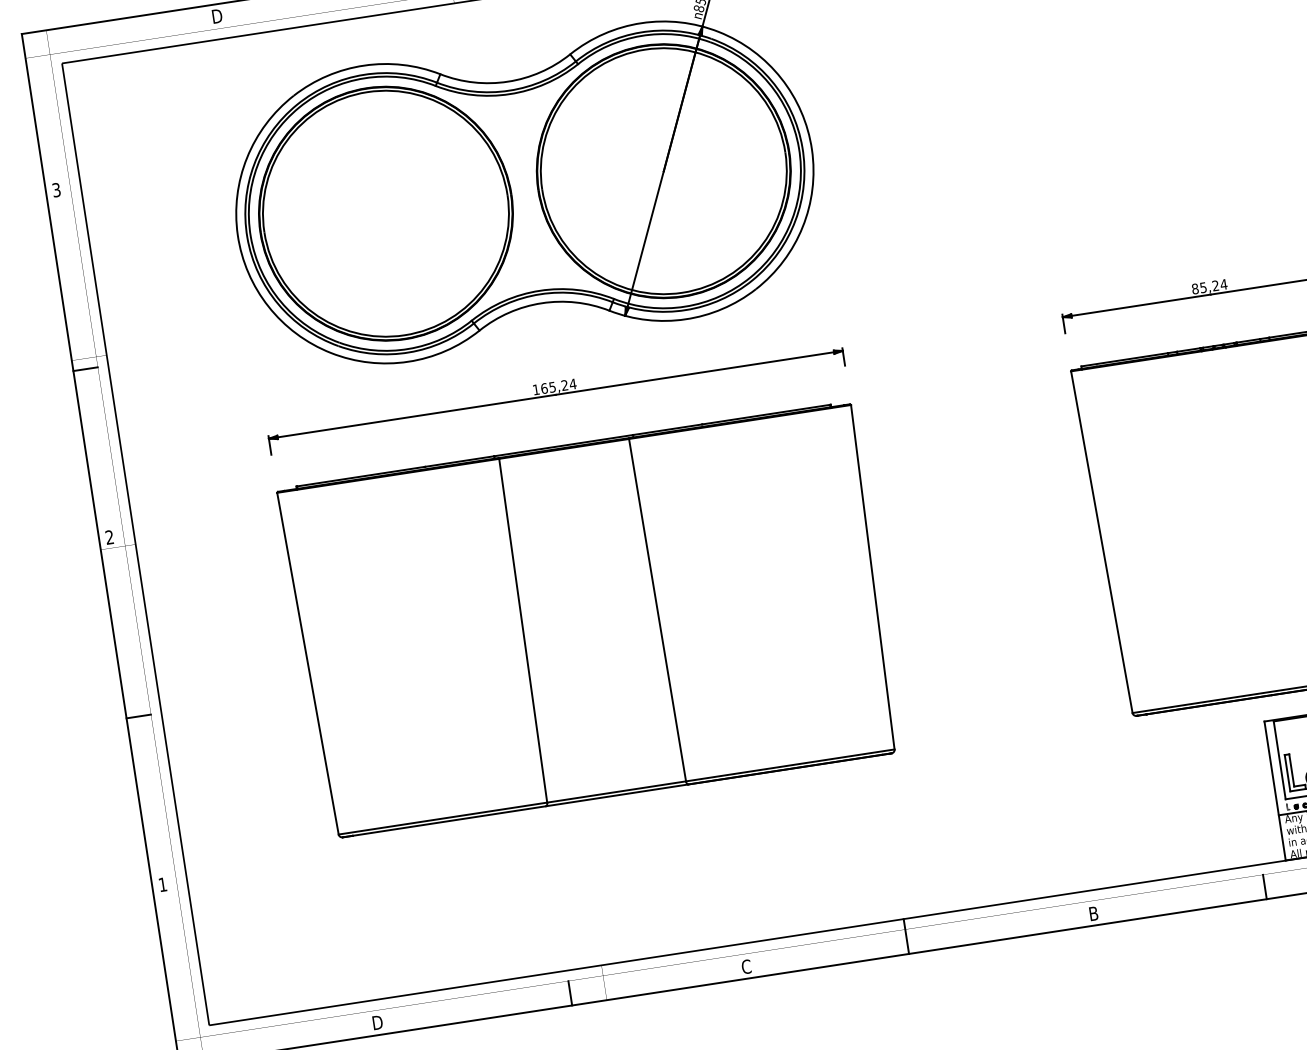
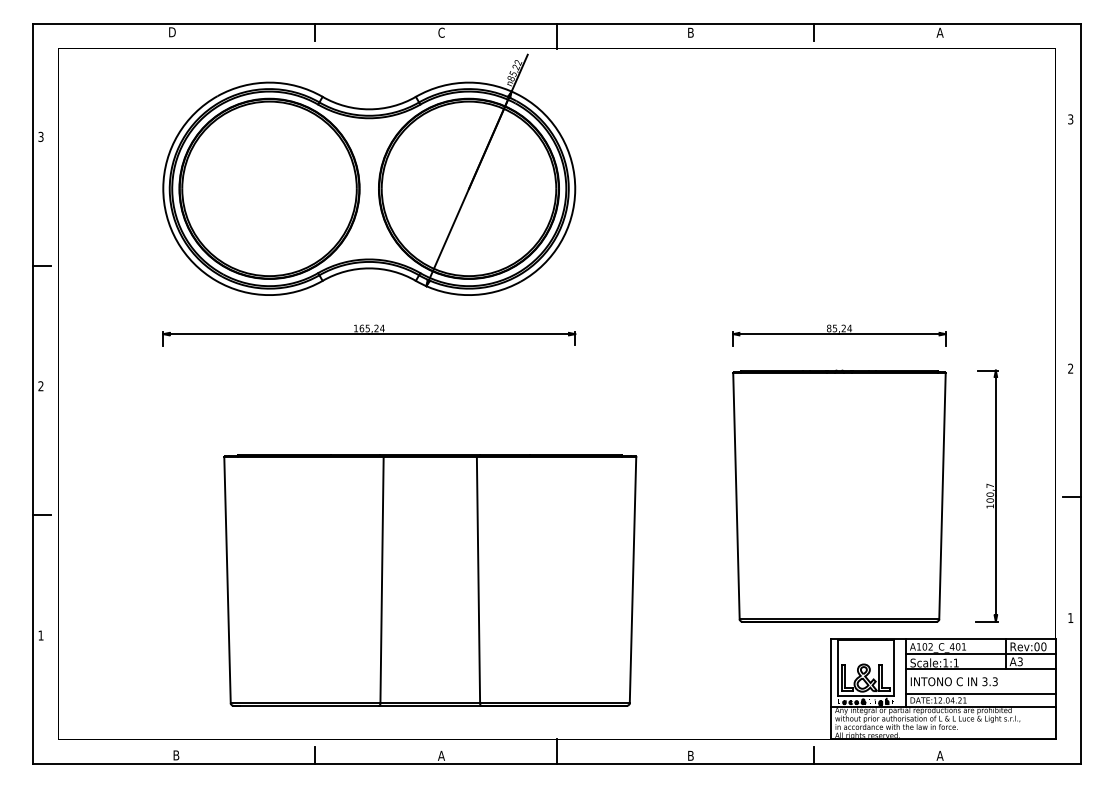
part: (590, 620) -> (430, 580), moved
text: (746, 966) -> (441, 755), C -> A
text: (378, 1022) -> (177, 755), D -> B

